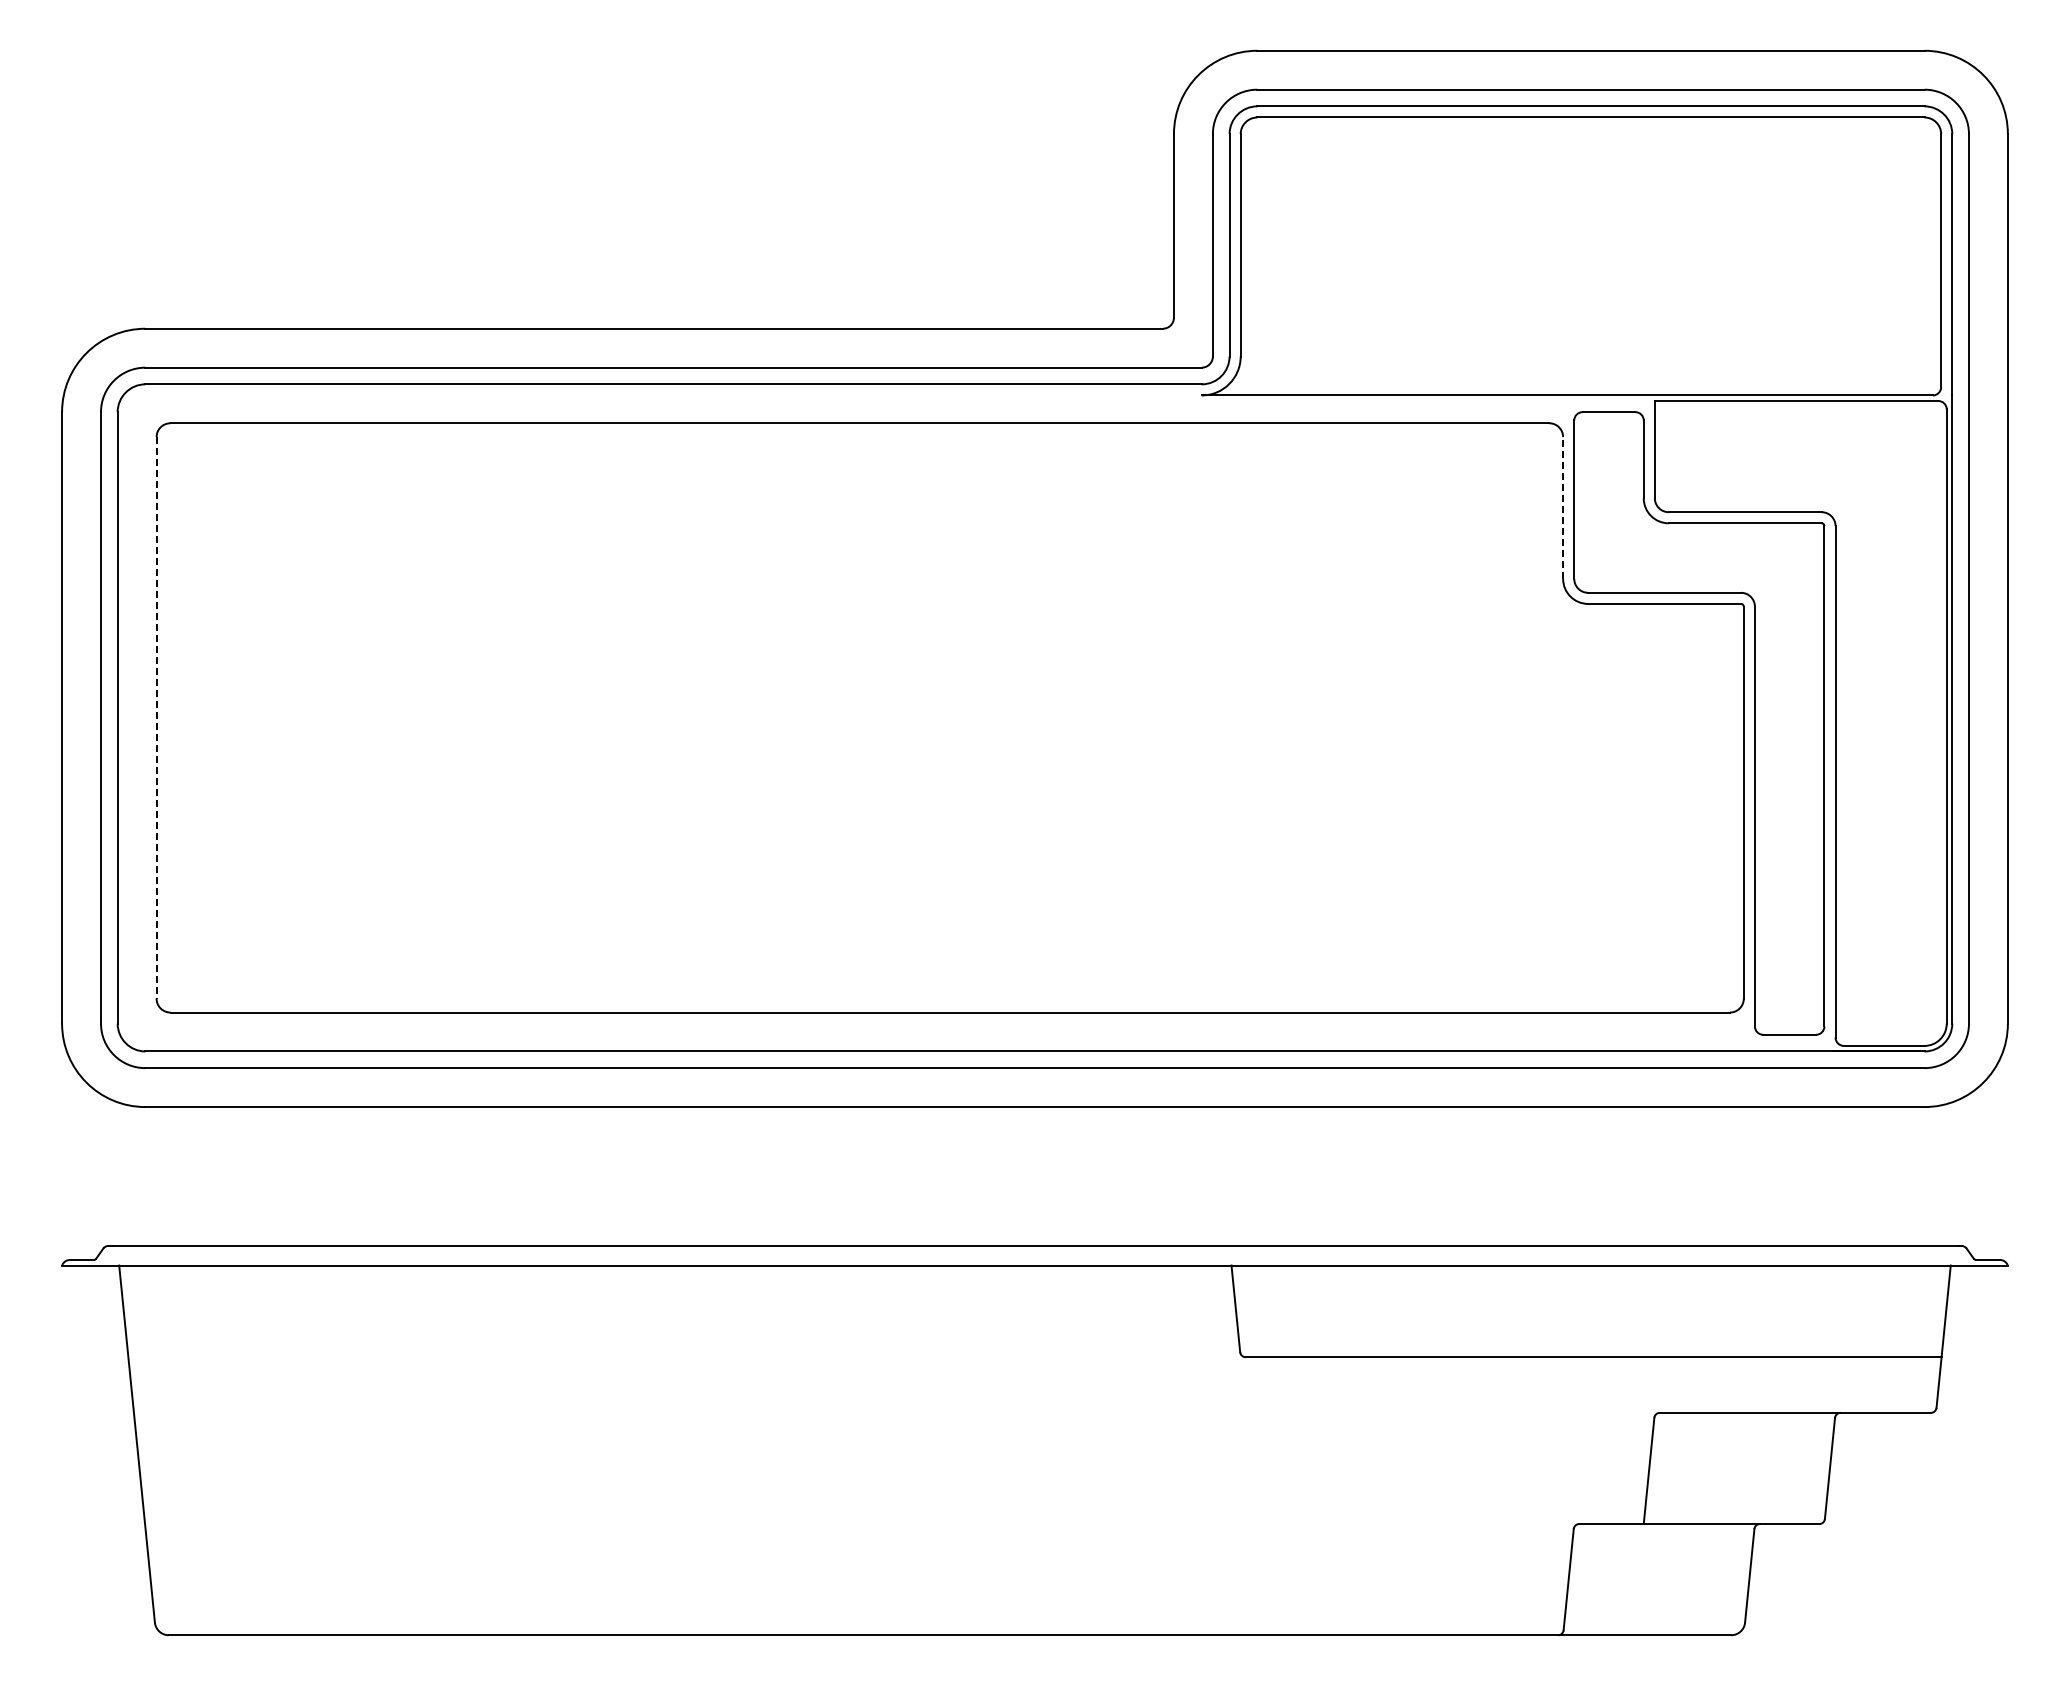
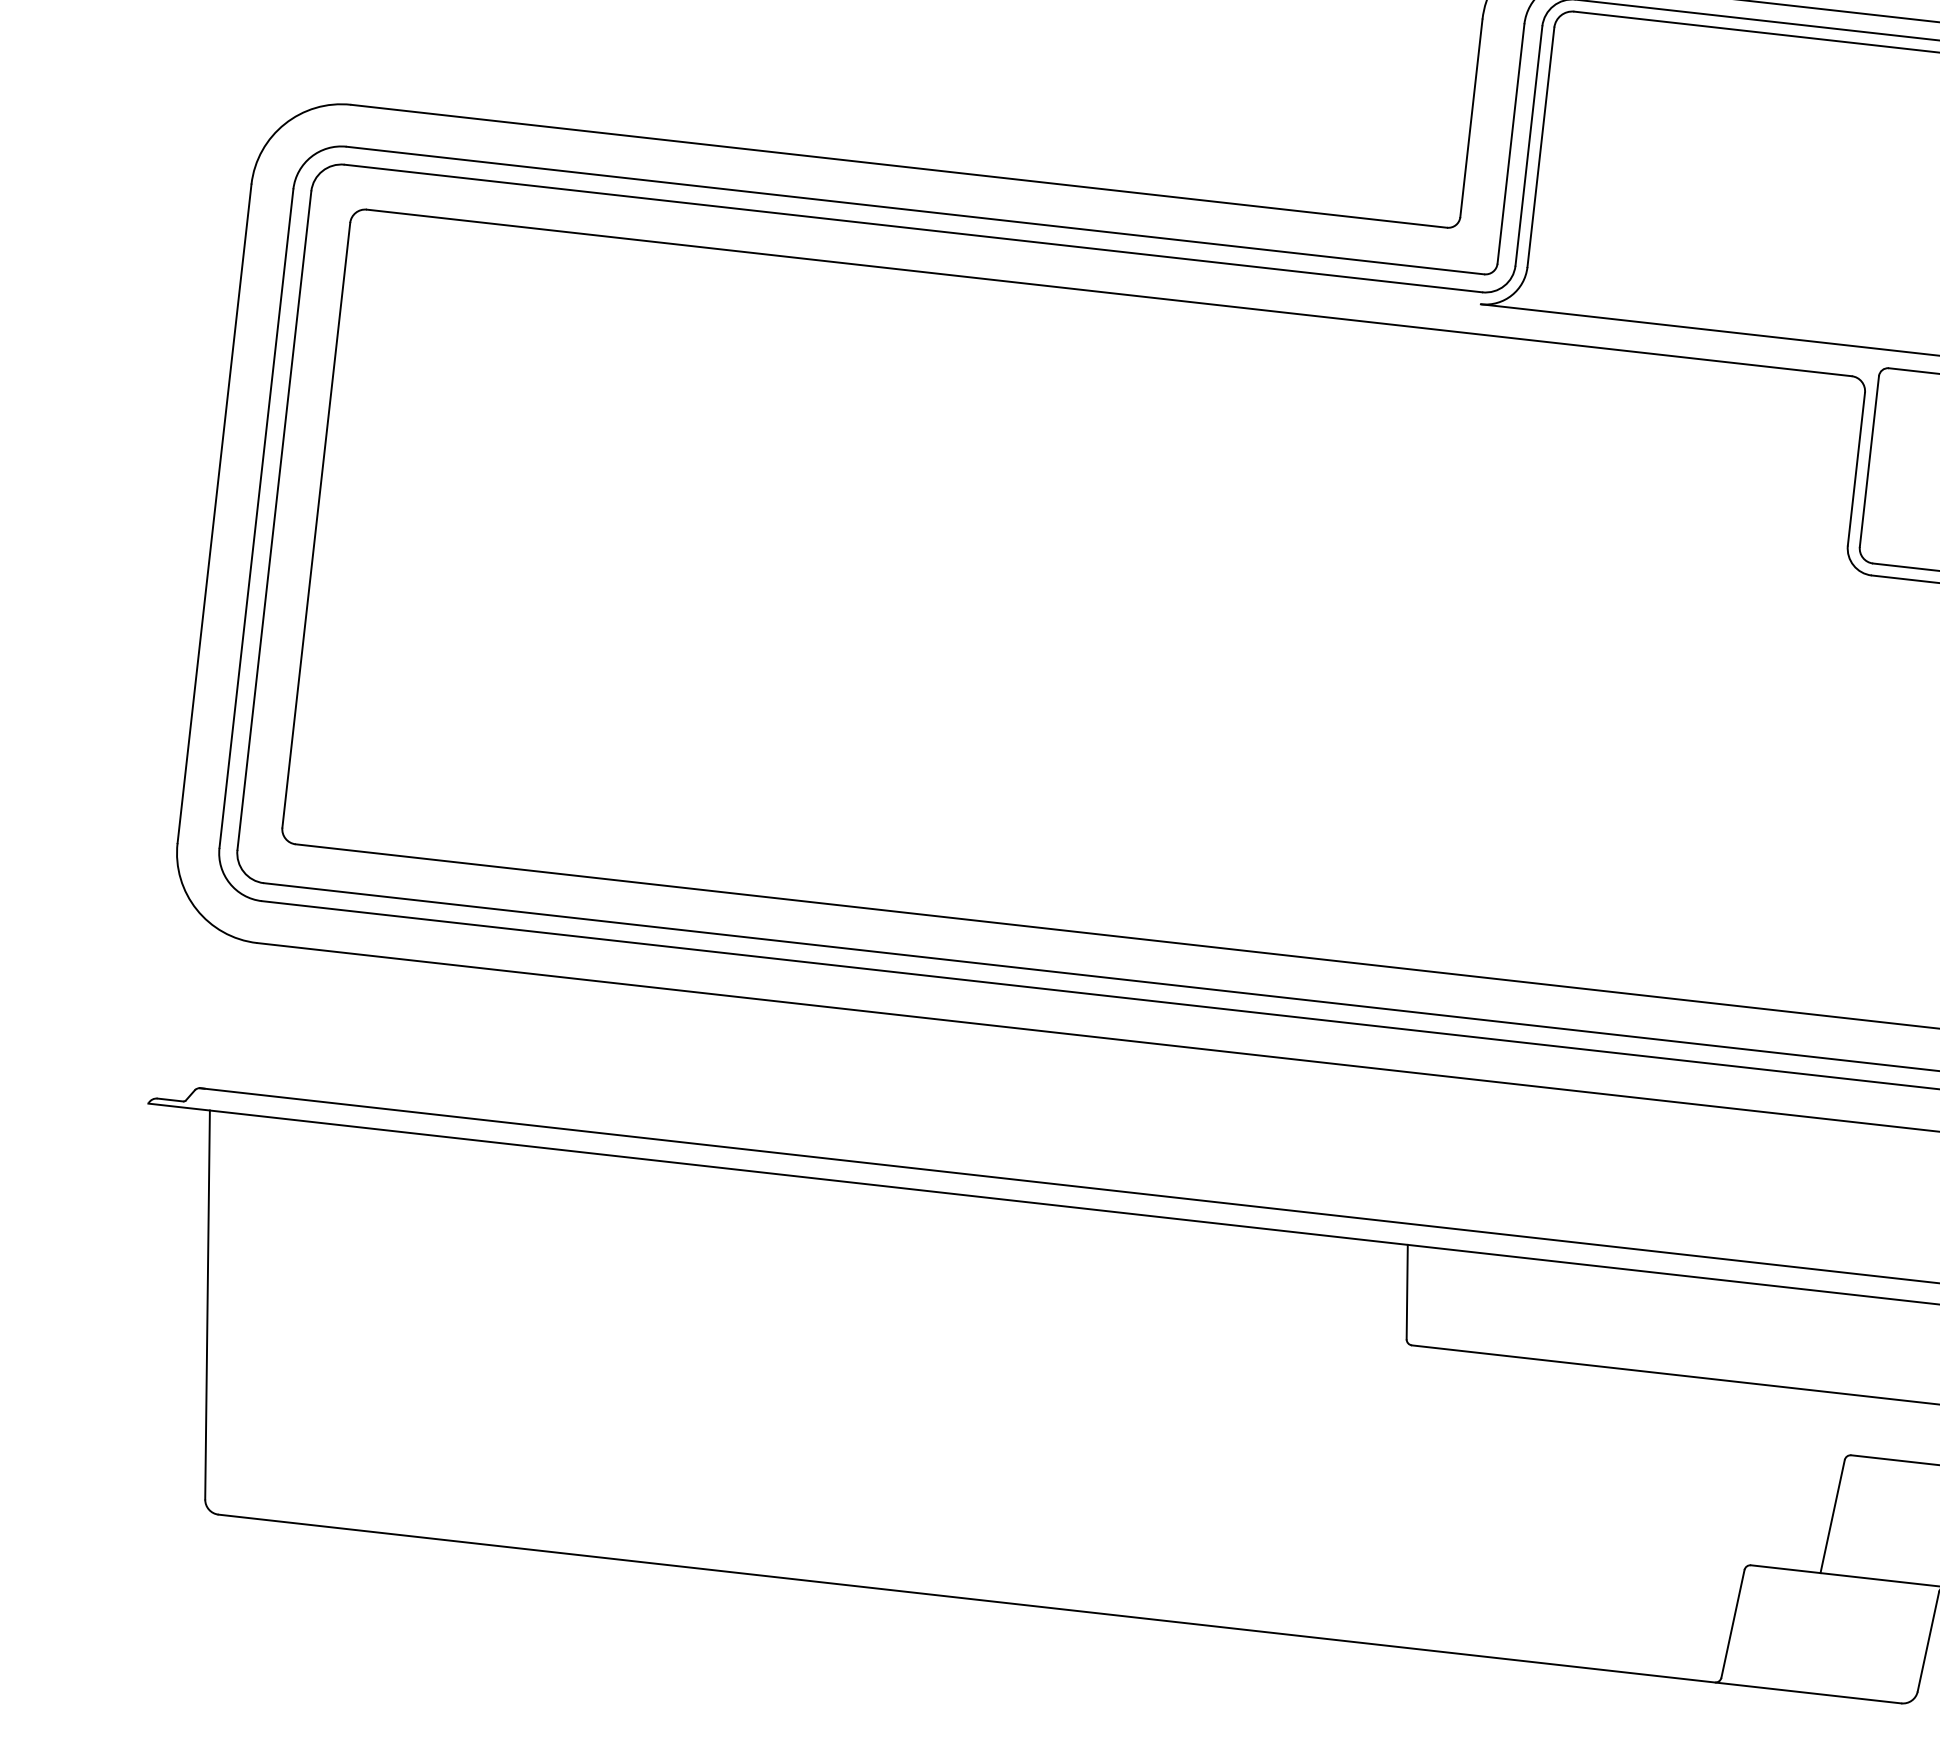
line: (1563, 508) -> (1856, 469), dashed -> solid
line: (156, 717) -> (316, 524), dashed -> solid

